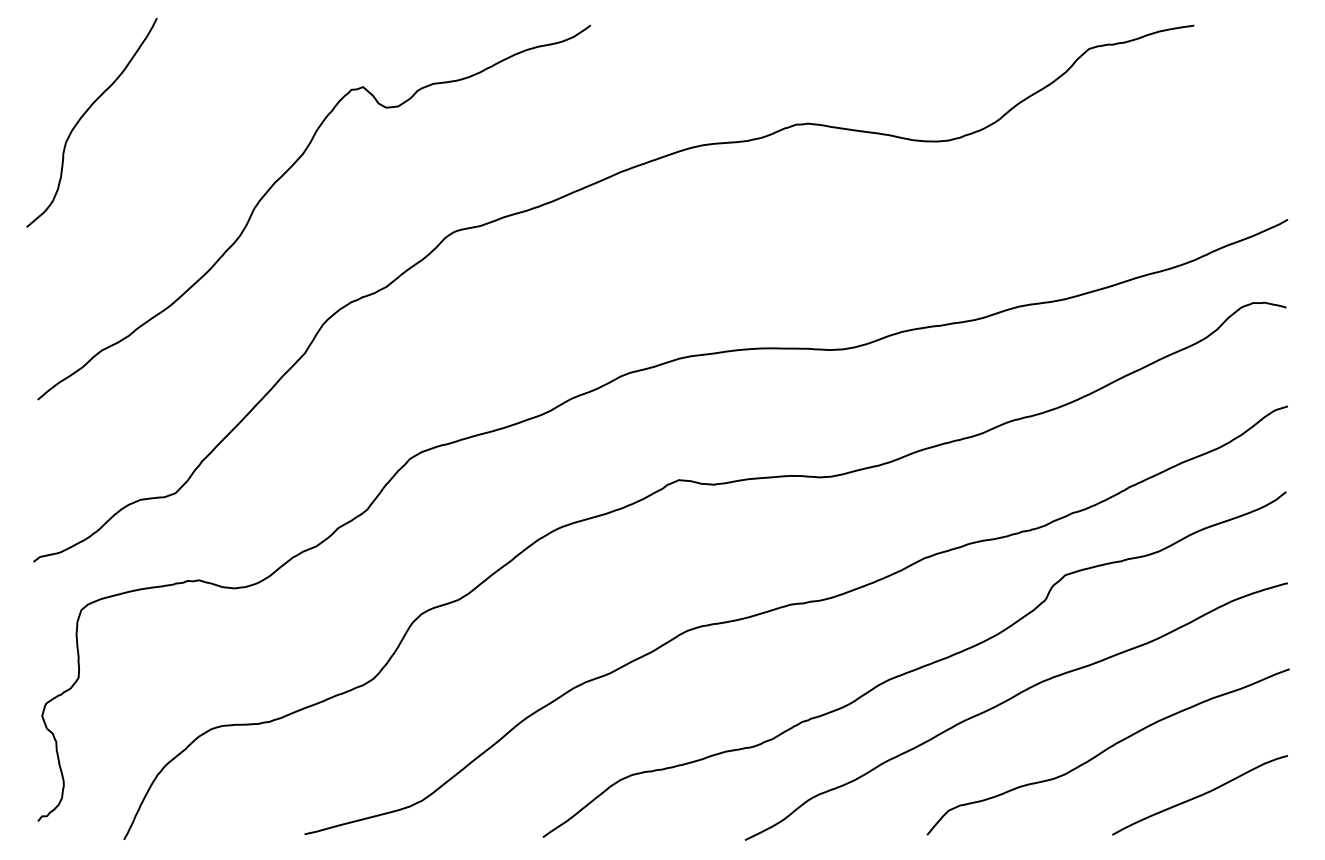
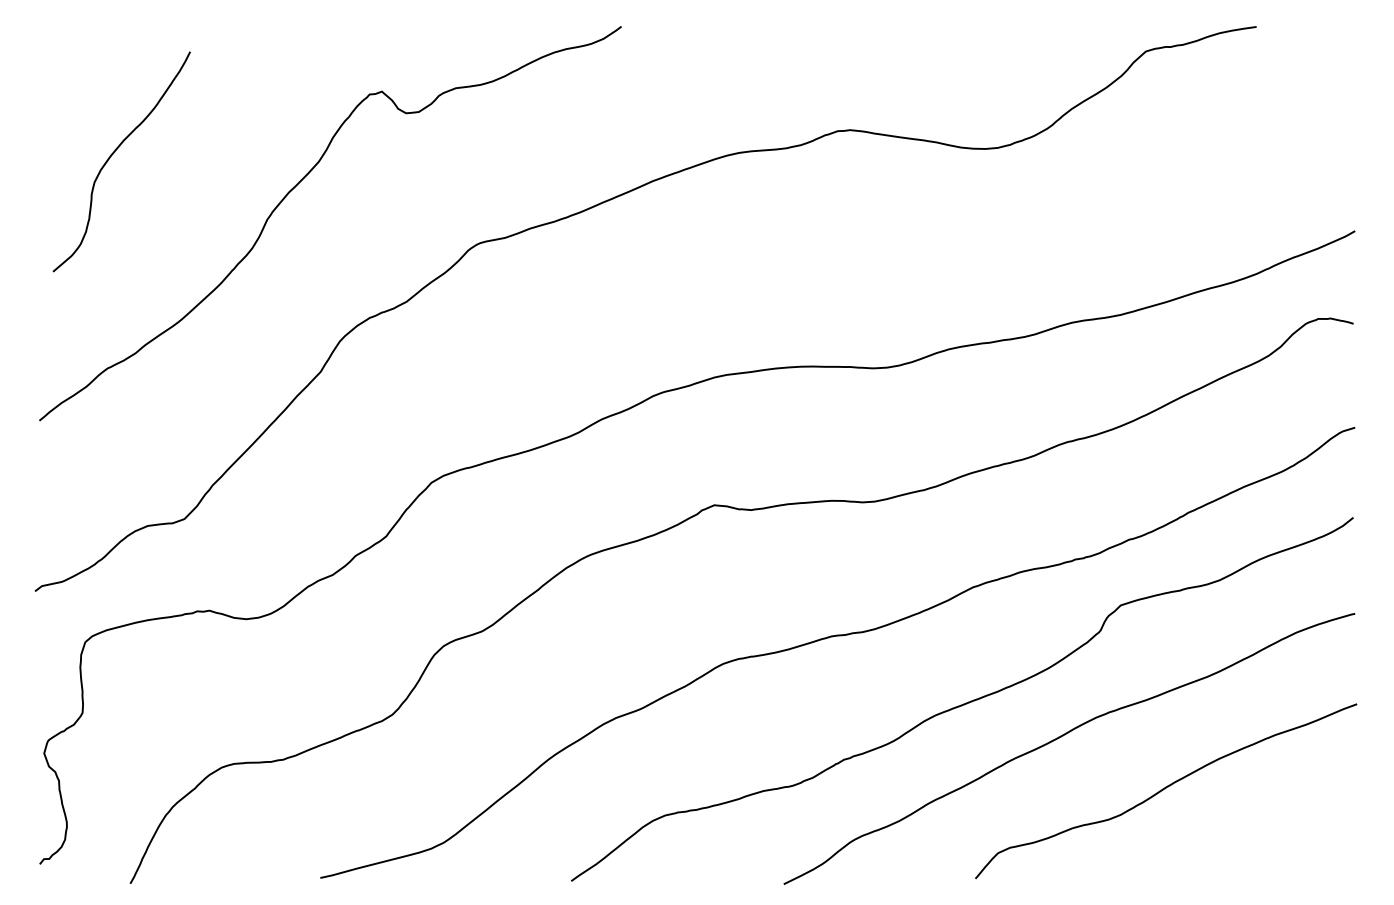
curve: (84, 115) -> (113, 154), moved
curve: (1199, 795) -> (1262, 837), removed

